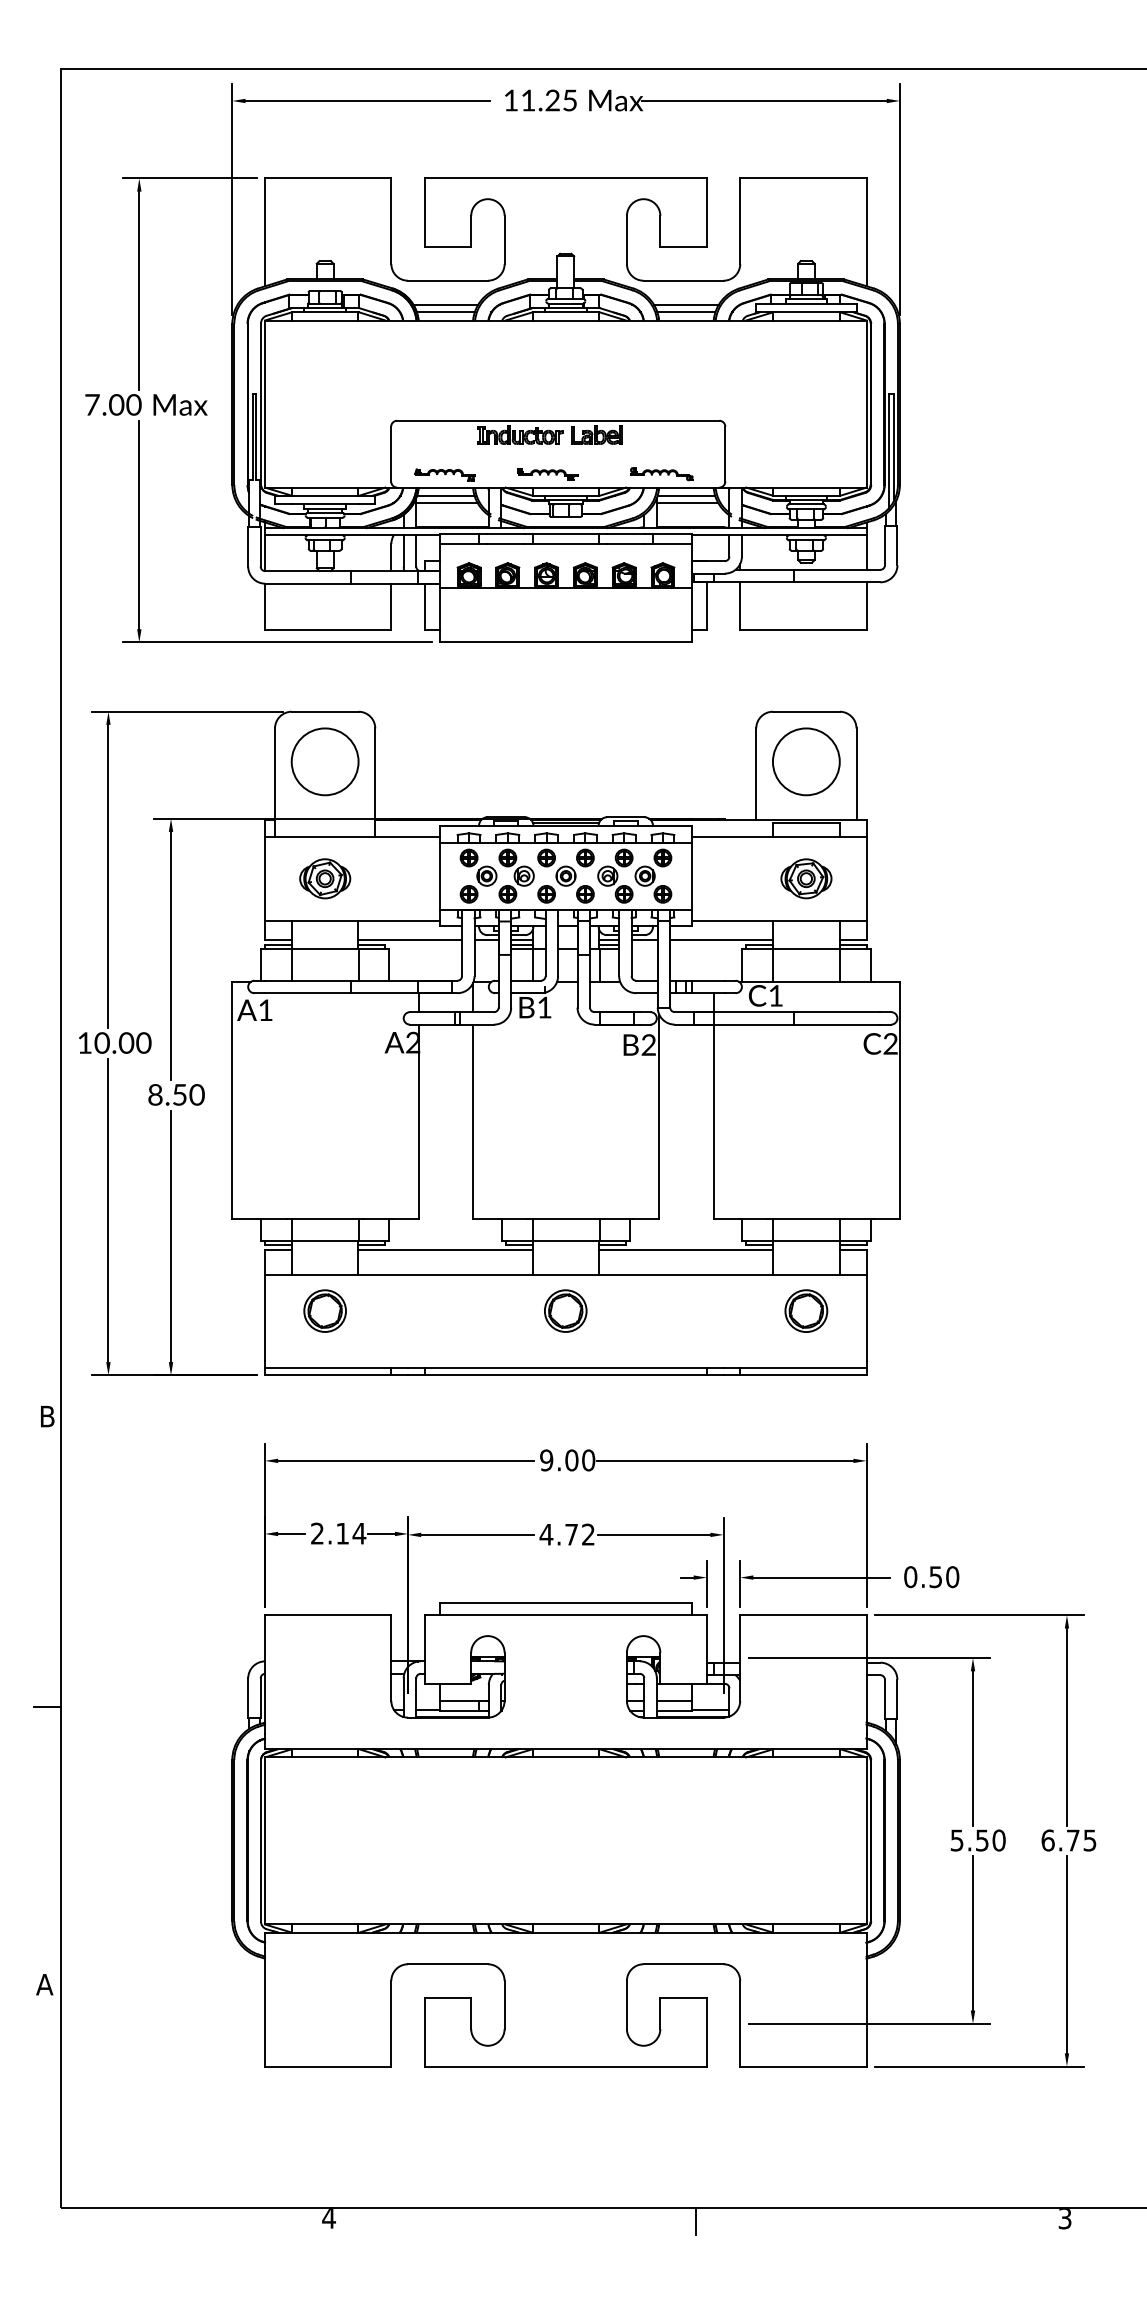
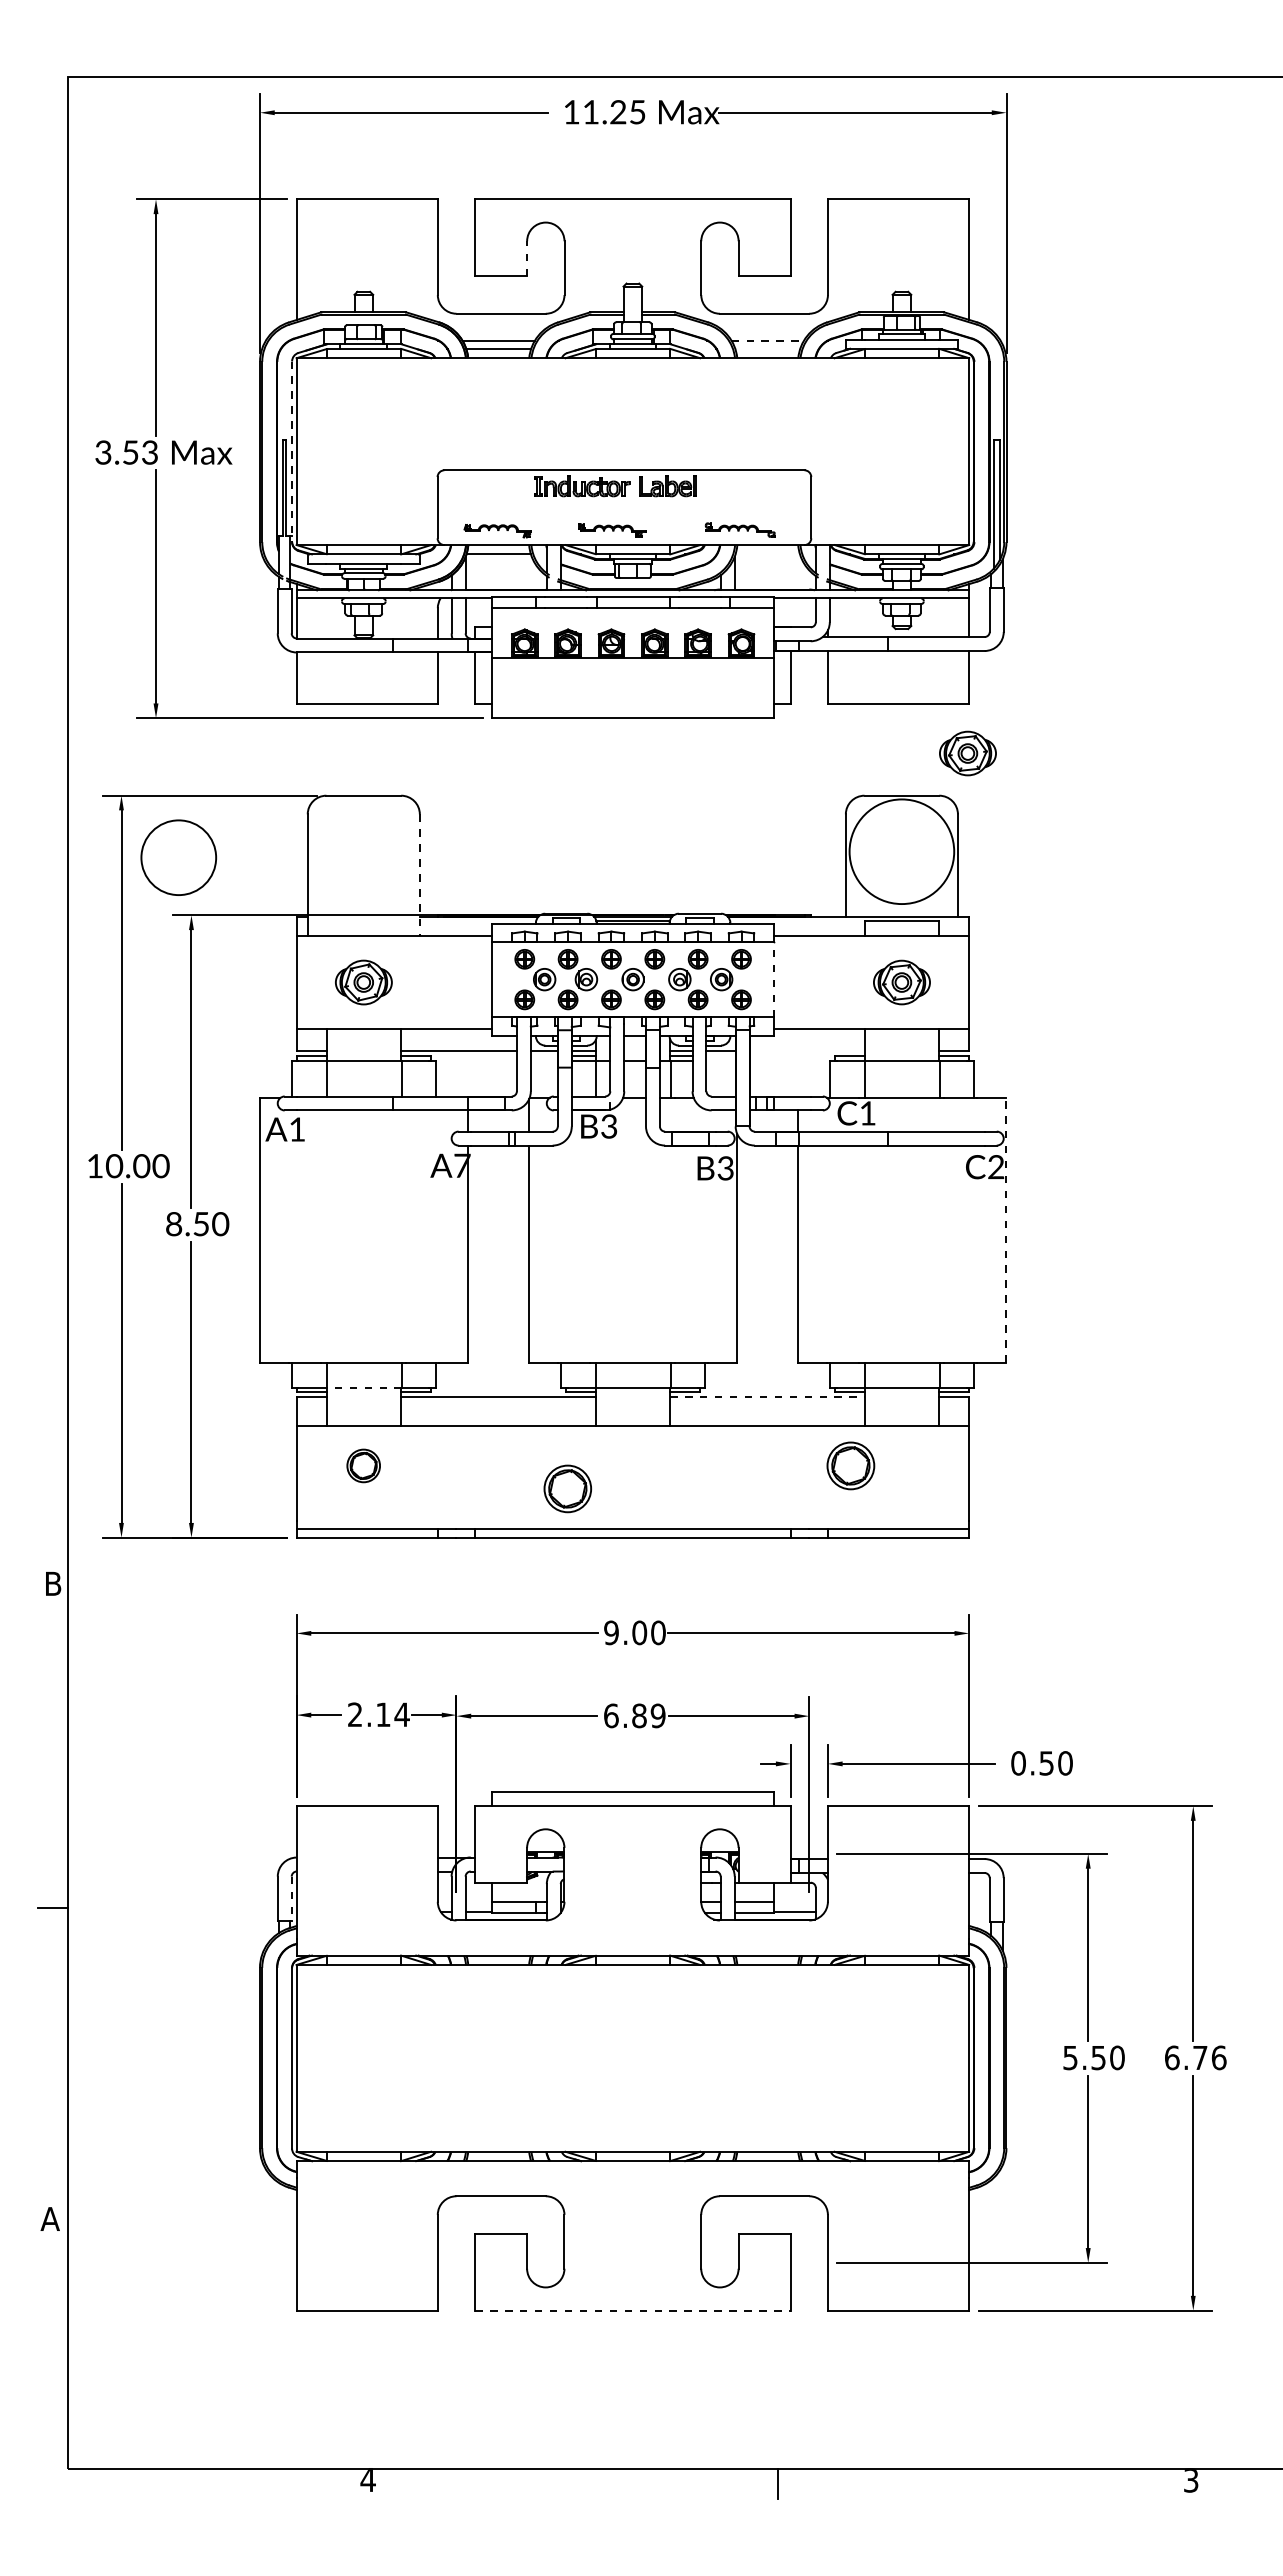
line: (471, 231) -> (527, 258), solid -> dashed
line: (687, 304) -> (768, 340), solid -> dashed
line: (686, 311) -> (767, 348), removed
text: (112, 404) -> (126, 452), 7.00 -> 3.53
line: (261, 404) -> (292, 452), solid -> dashed
line: (686, 496) -> (767, 554), removed
line: (446, 503) -> (499, 562), removed
line: (687, 503) -> (768, 562), removed
part: (865, 673) -> (967, 753), added
circle: (324, 761) -> (178, 857), moved
circle: (806, 761) -> (901, 851), size x1.4
line: (374, 783) -> (419, 875), solid -> dashed
line: (691, 876) -> (773, 979), solid -> dashed
line: (721, 940) -> (806, 1051), removed
text: (544, 1007) -> (609, 1126), B1 -> B3
text: (413, 1042) -> (462, 1165), A2 -> A7
text: (648, 1046) -> (725, 1169), B2 -> B3
line: (899, 1099) -> (1006, 1229), solid -> dashed
line: (325, 1240) -> (364, 1387), solid -> dashed
line: (686, 1249) -> (767, 1397), solid -> dashed
part: (324, 1310) -> (363, 1465), size x0.7
part: (565, 1310) -> (567, 1488), moved
part: (806, 1310) -> (850, 1465), moved
text: (567, 1534) -> (634, 1715), 4.72 -> 6.89
line: (260, 1697) -> (291, 1898), solid -> dashed
text: (1089, 1840) -> (1218, 2057), 6.75 -> 6.76
line: (565, 2066) -> (632, 2310), solid -> dashed

